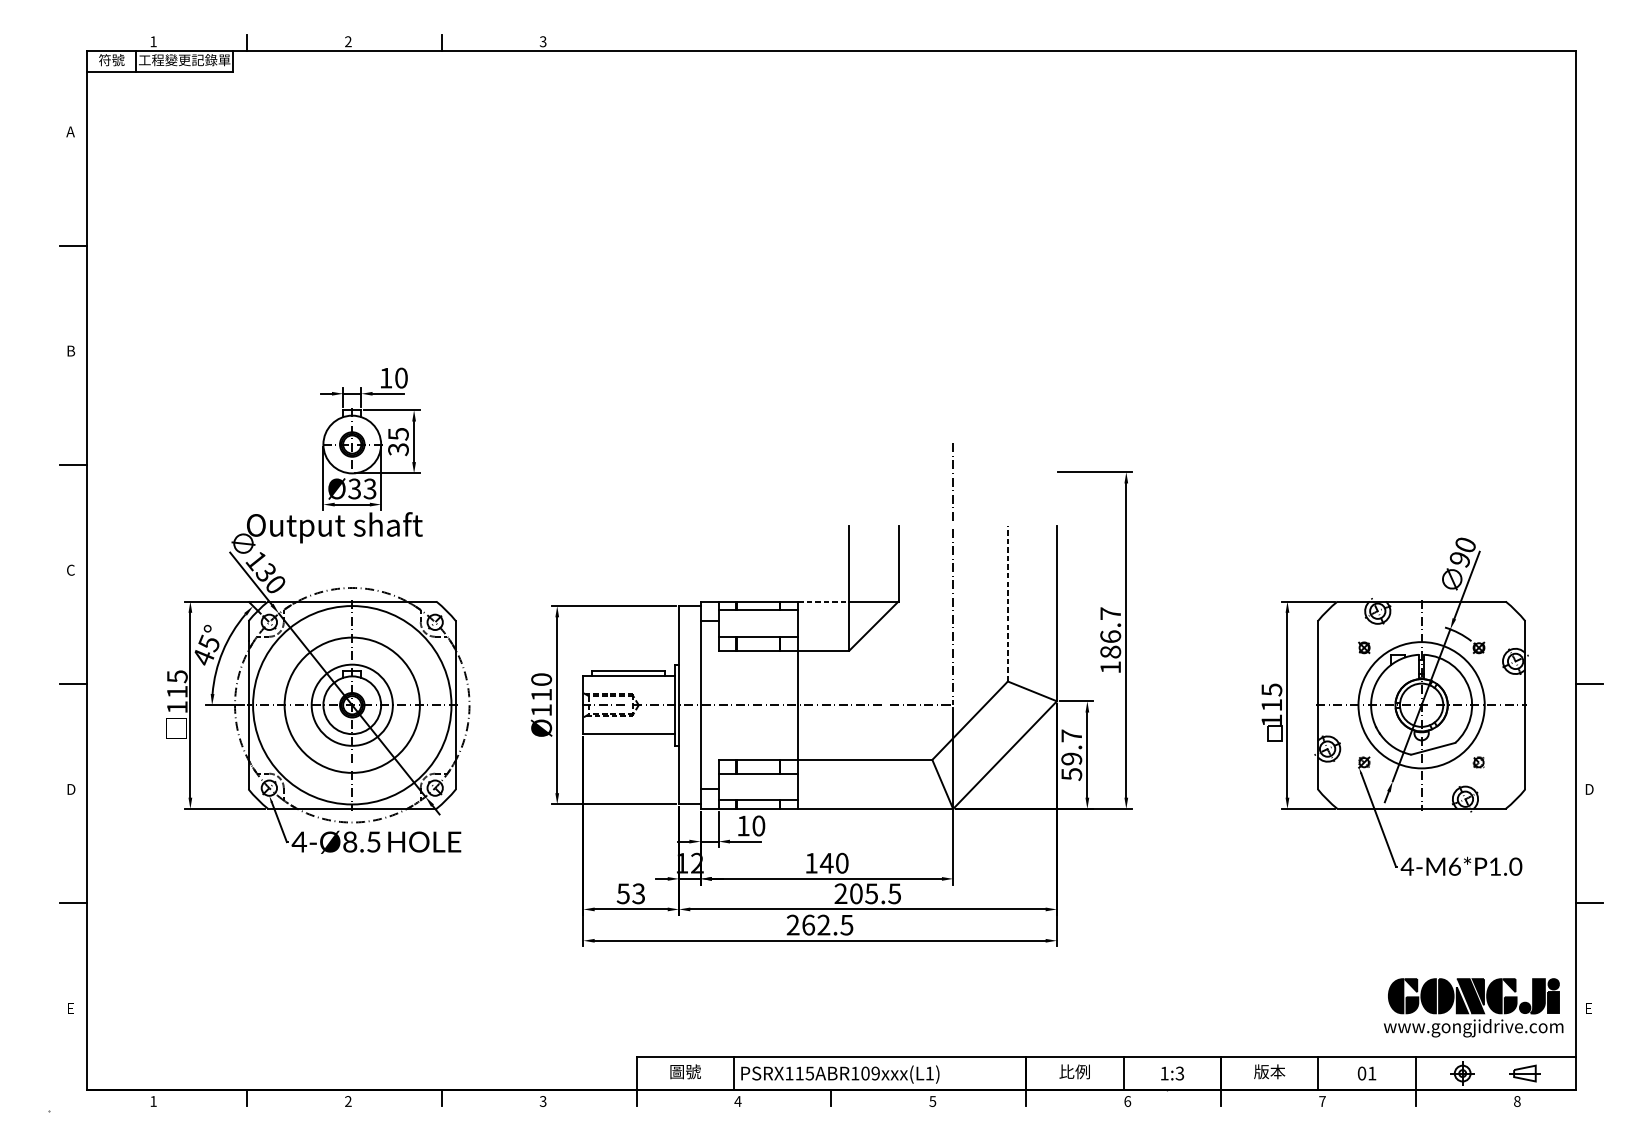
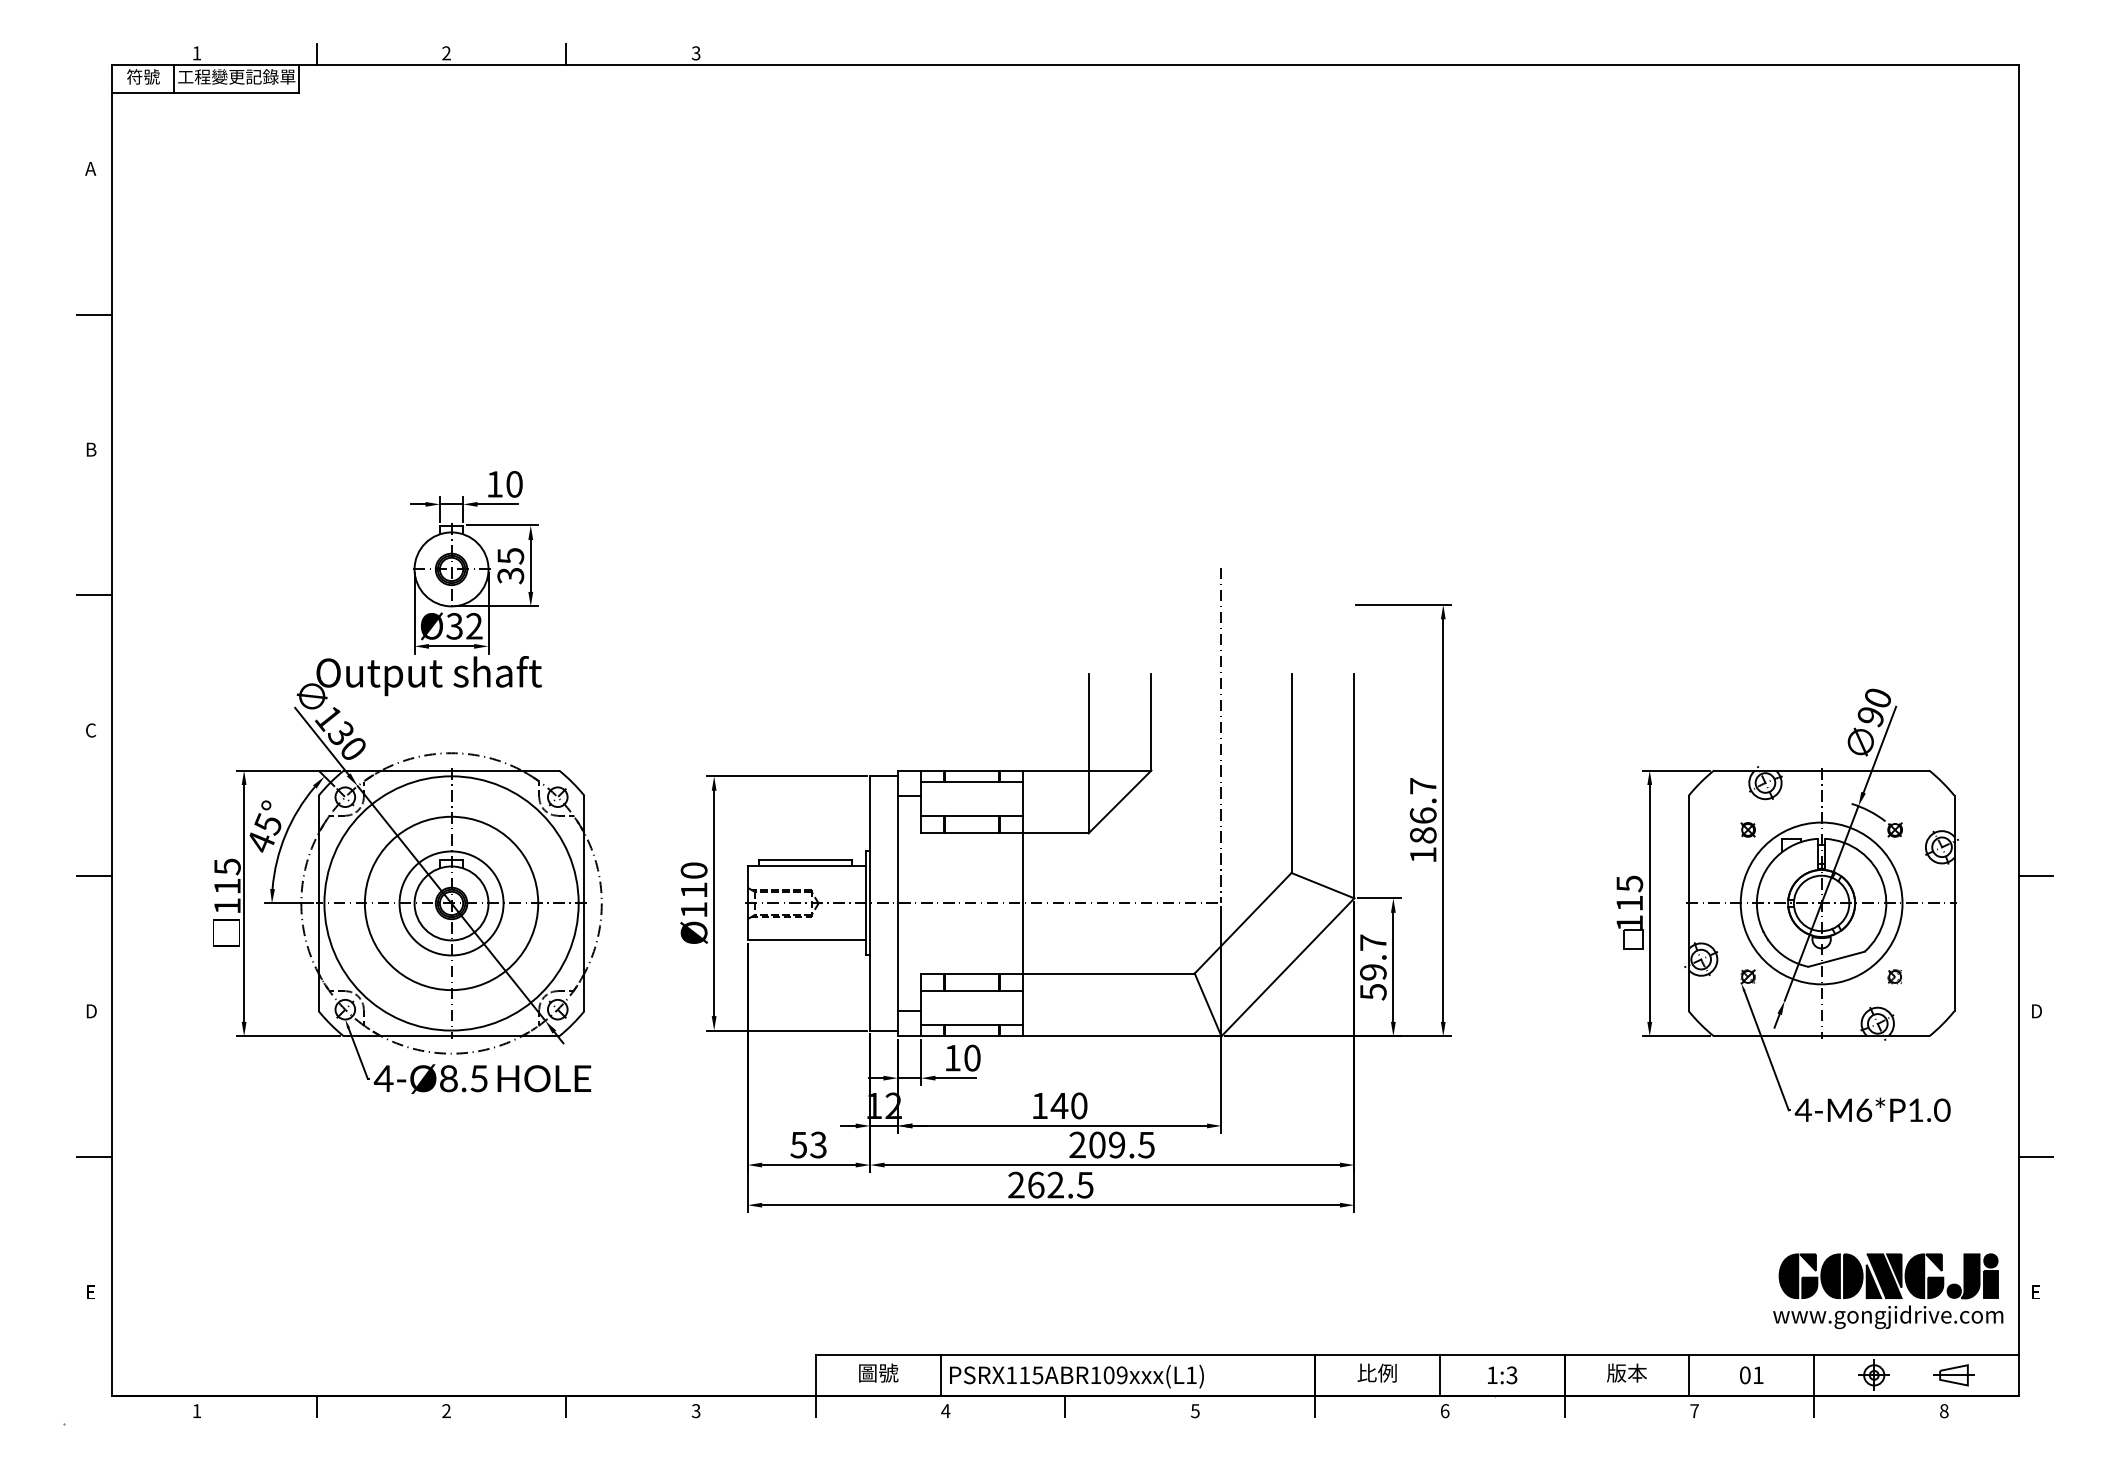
text: (370, 489) -> (474, 626), Ø33 -> Ø32
line: (823, 601) -> (1055, 770), dashed -> solid
line: (1007, 603) -> (1291, 773), dashed -> solid
text: (871, 893) -> (1116, 1144), 205.5 -> 209.5

